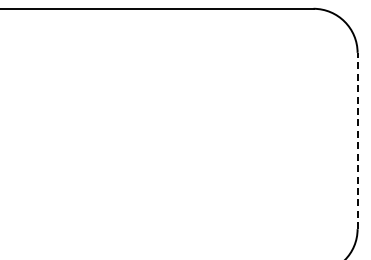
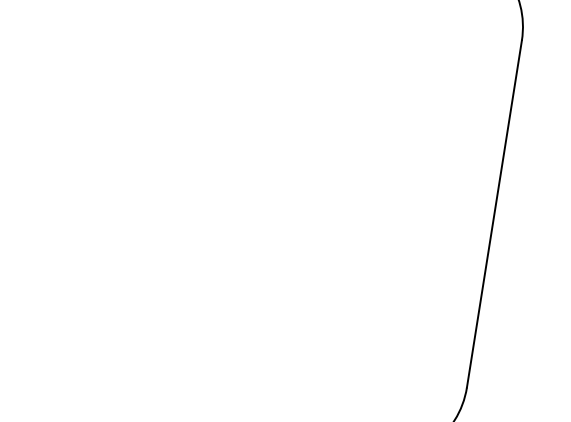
line: (357, 140) -> (494, 213), dashed -> solid

